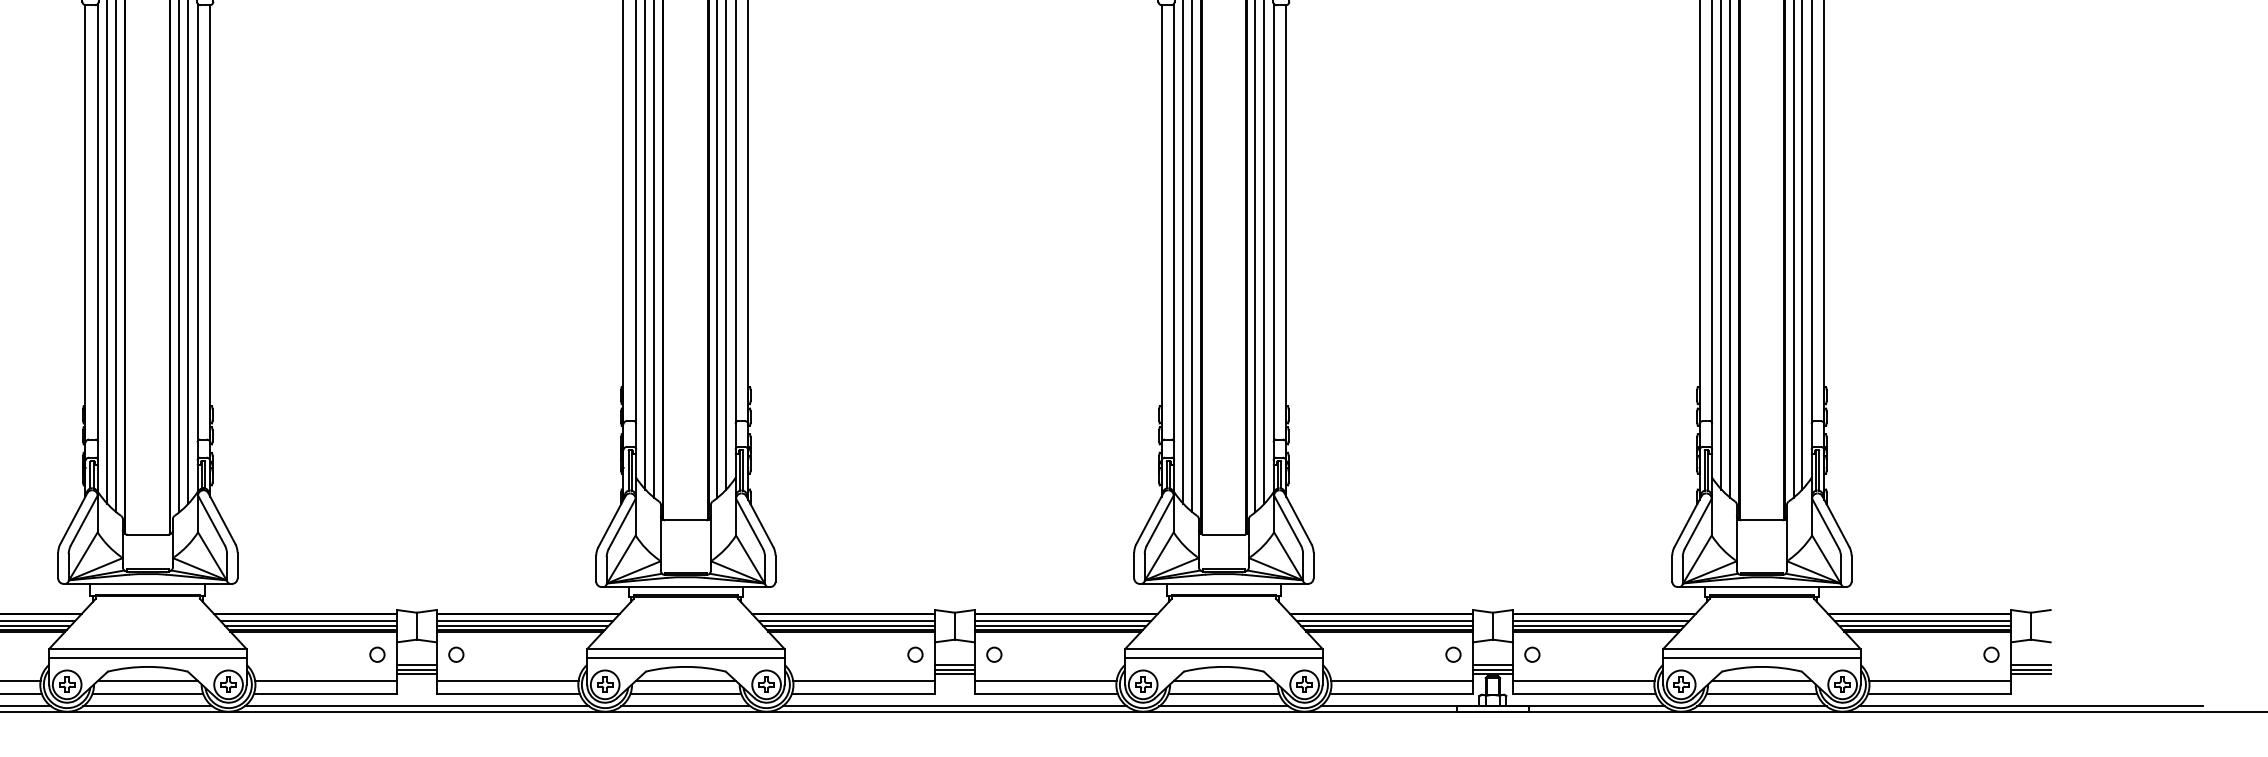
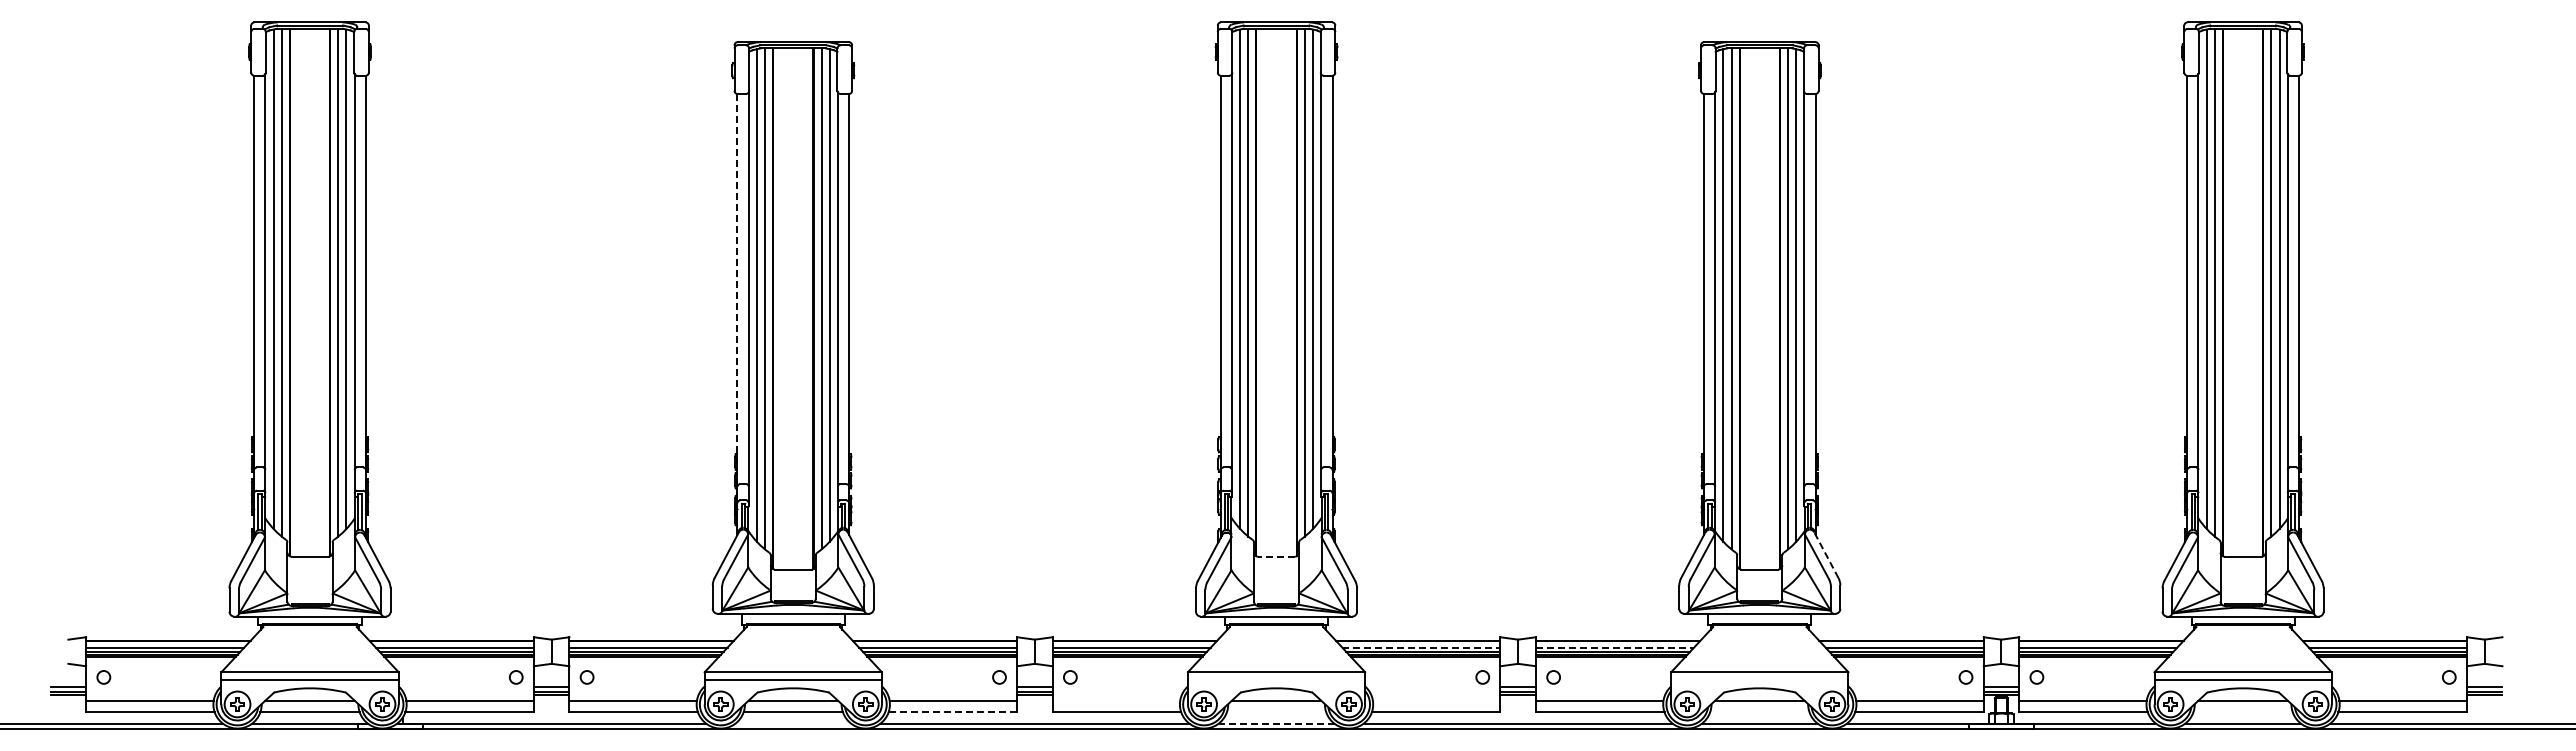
line: (85, 224) -> (737, 290), solid -> dashed
line: (1298, 519) -> (1826, 555), solid -> dashed
line: (685, 520) -> (1276, 556), solid -> dashed
line: (847, 621) -> (1421, 647), solid -> dashed
line: (1063, 621) -> (1615, 647), solid -> dashed
line: (685, 658) -> (1276, 680), removed
line: (1223, 658) -> (1759, 680), removed
line: (507, 680) -> (1116, 700), removed
line: (863, 680) -> (1436, 700), removed
line: (326, 693) -> (953, 712), solid -> dashed
line: (685, 693) -> (1276, 712), removed
line: (1223, 693) -> (1759, 712), removed
line: (1761, 693) -> (2242, 712), removed
line: (148, 706) -> (793, 723), removed
line: (685, 706) -> (1276, 723), solid -> dashed

